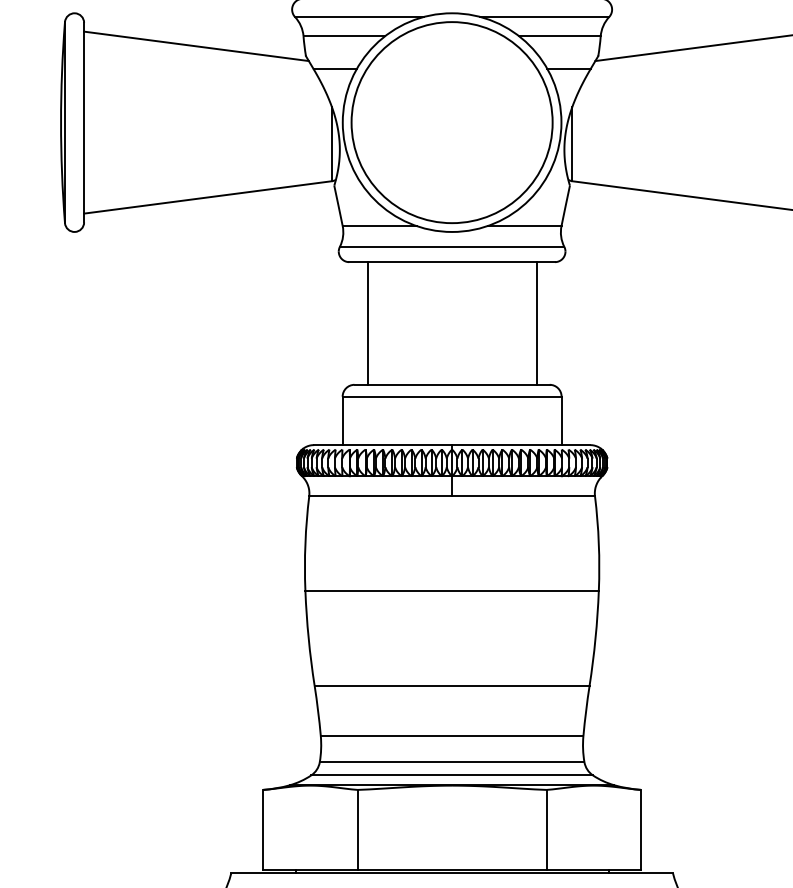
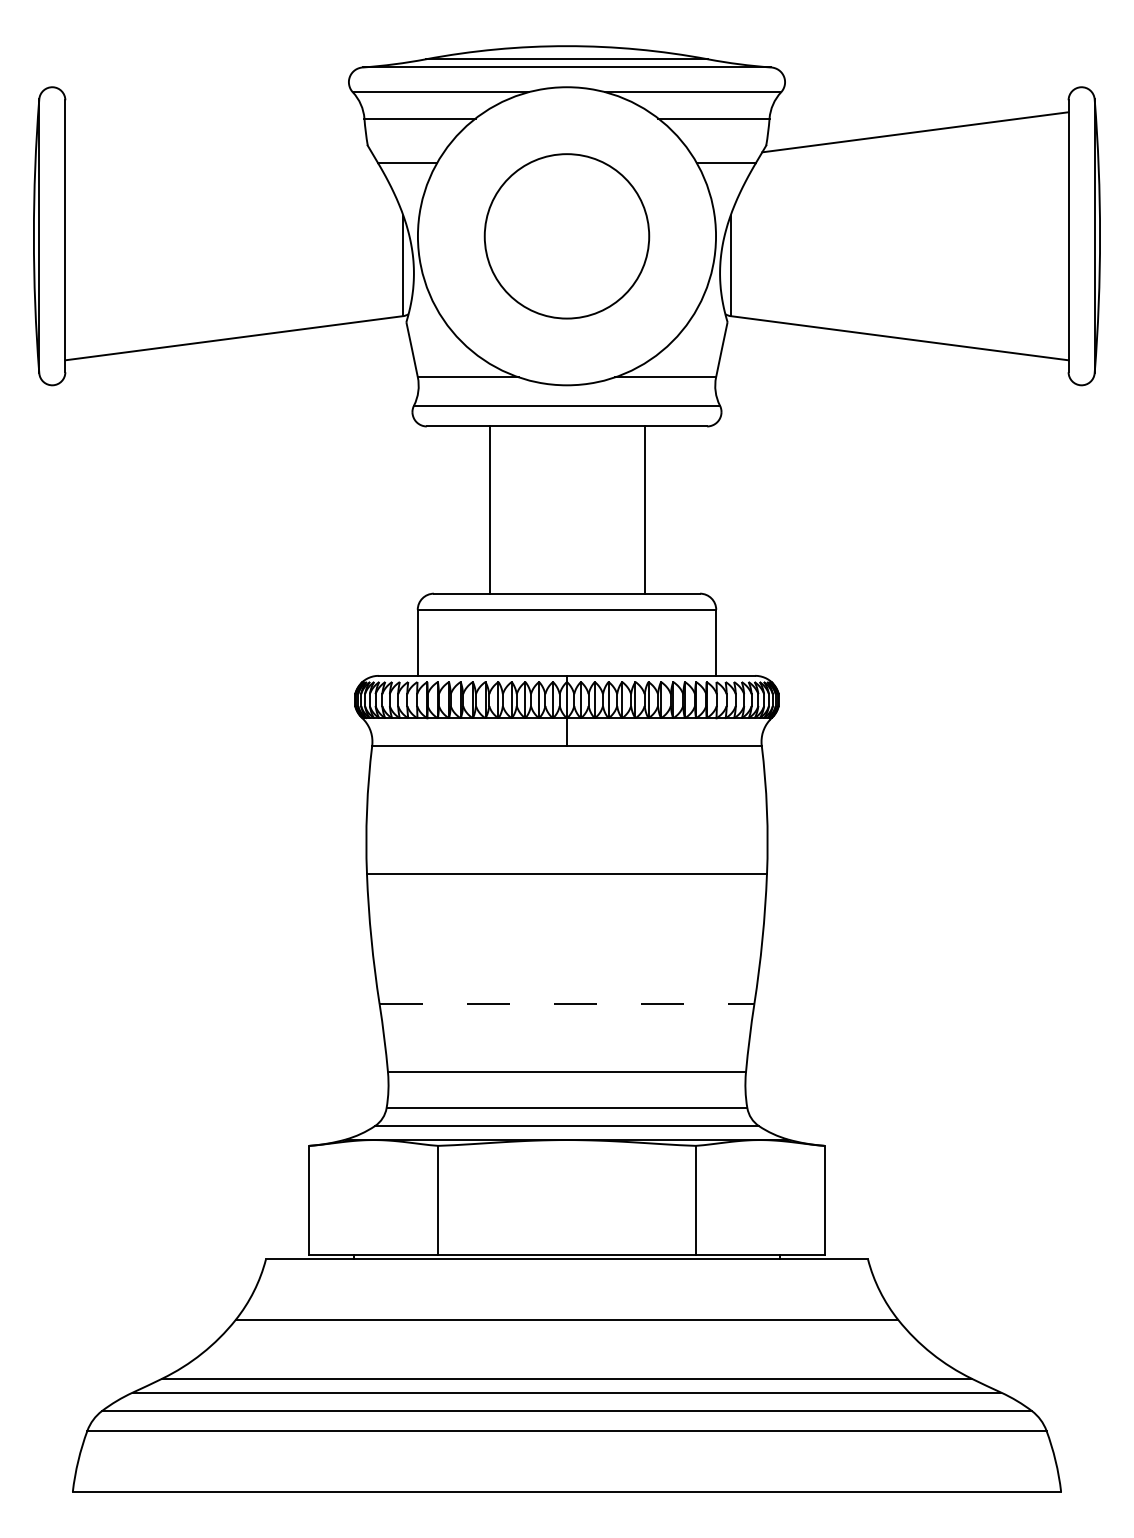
line: (196, 46) -> (218, 132), removed
circle: (451, 122) -> (566, 236), size x0.6
line: (367, 323) -> (489, 509), moved
line: (536, 323) -> (645, 509), moved
line: (452, 686) -> (567, 1004), solid -> dashed

